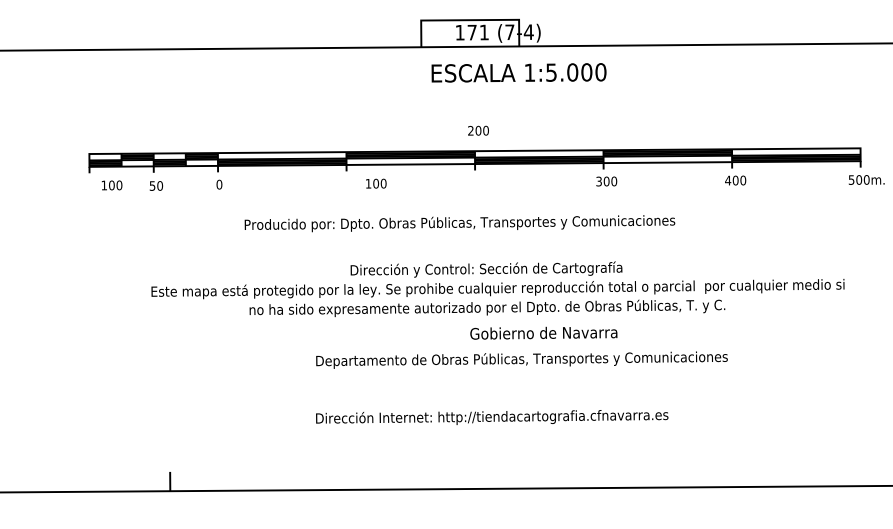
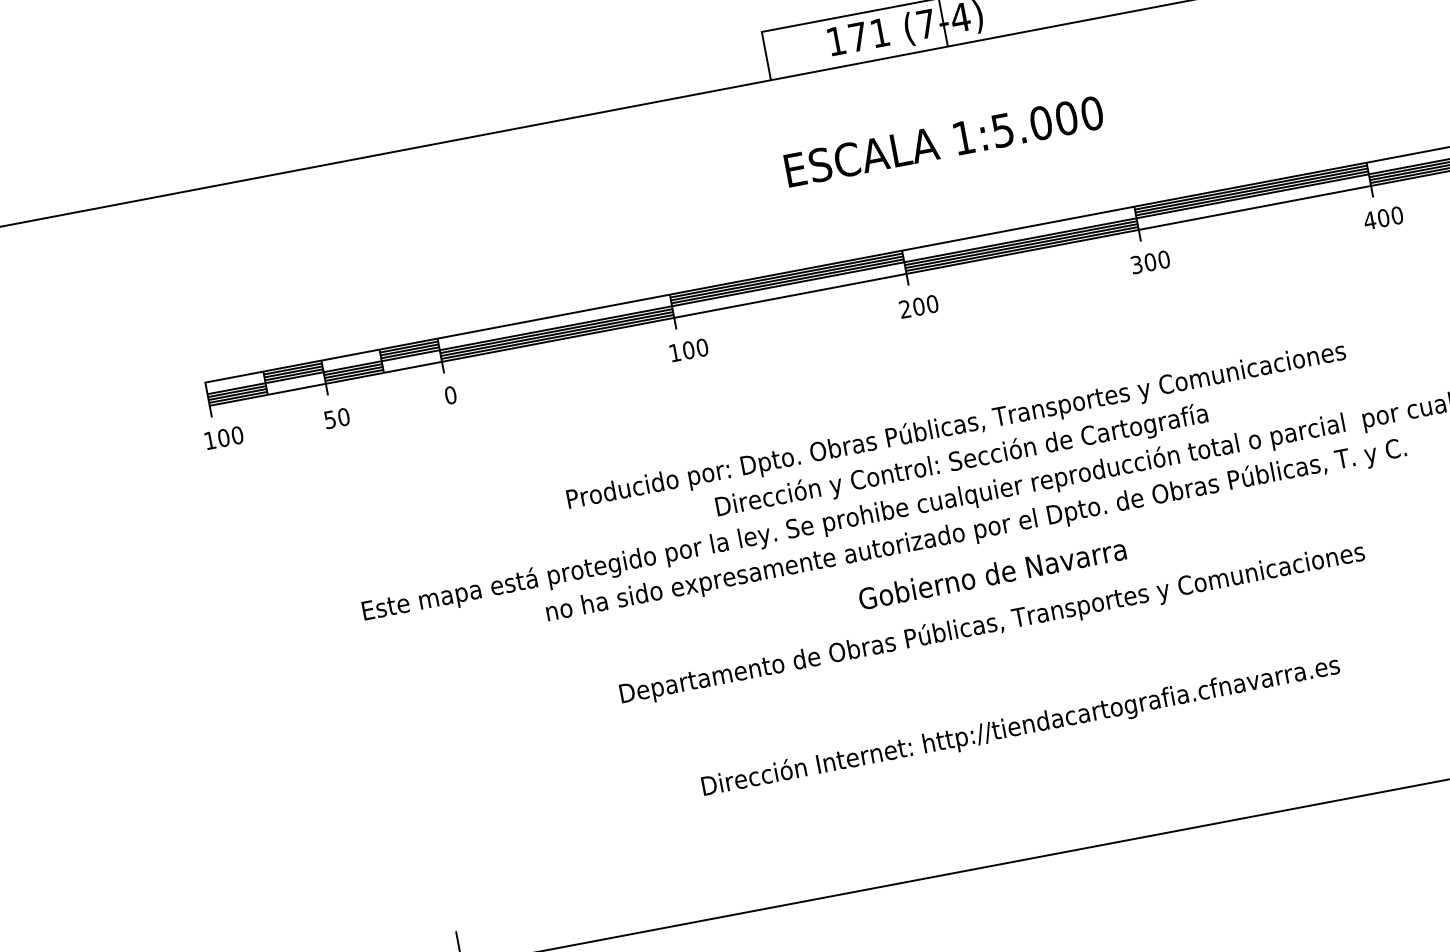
text: (518, 72) -> (943, 141), moved
text: (478, 130) -> (918, 306), moved
text: (376, 183) -> (689, 349), moved
text: (111, 185) -> (223, 438), moved
text: (459, 223) -> (955, 426), moved
text: (543, 332) -> (991, 573), moved
text: (521, 359) -> (991, 623), moved

